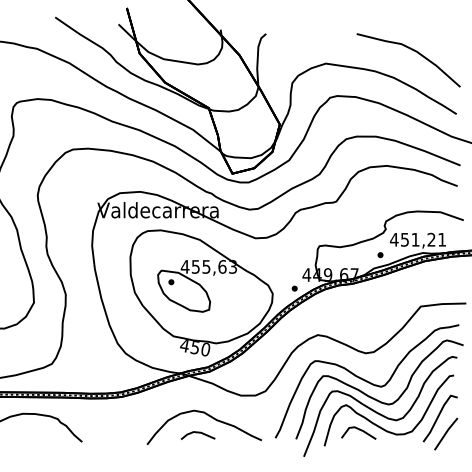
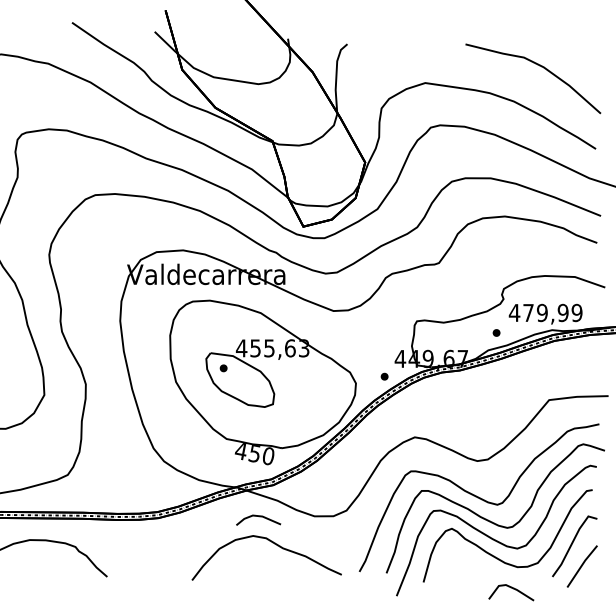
text: (423, 239) -> (552, 312), 451,21 -> 479,99
line: (359, 430) -> (512, 589), moved
line: (197, 433) -> (257, 517), moved

